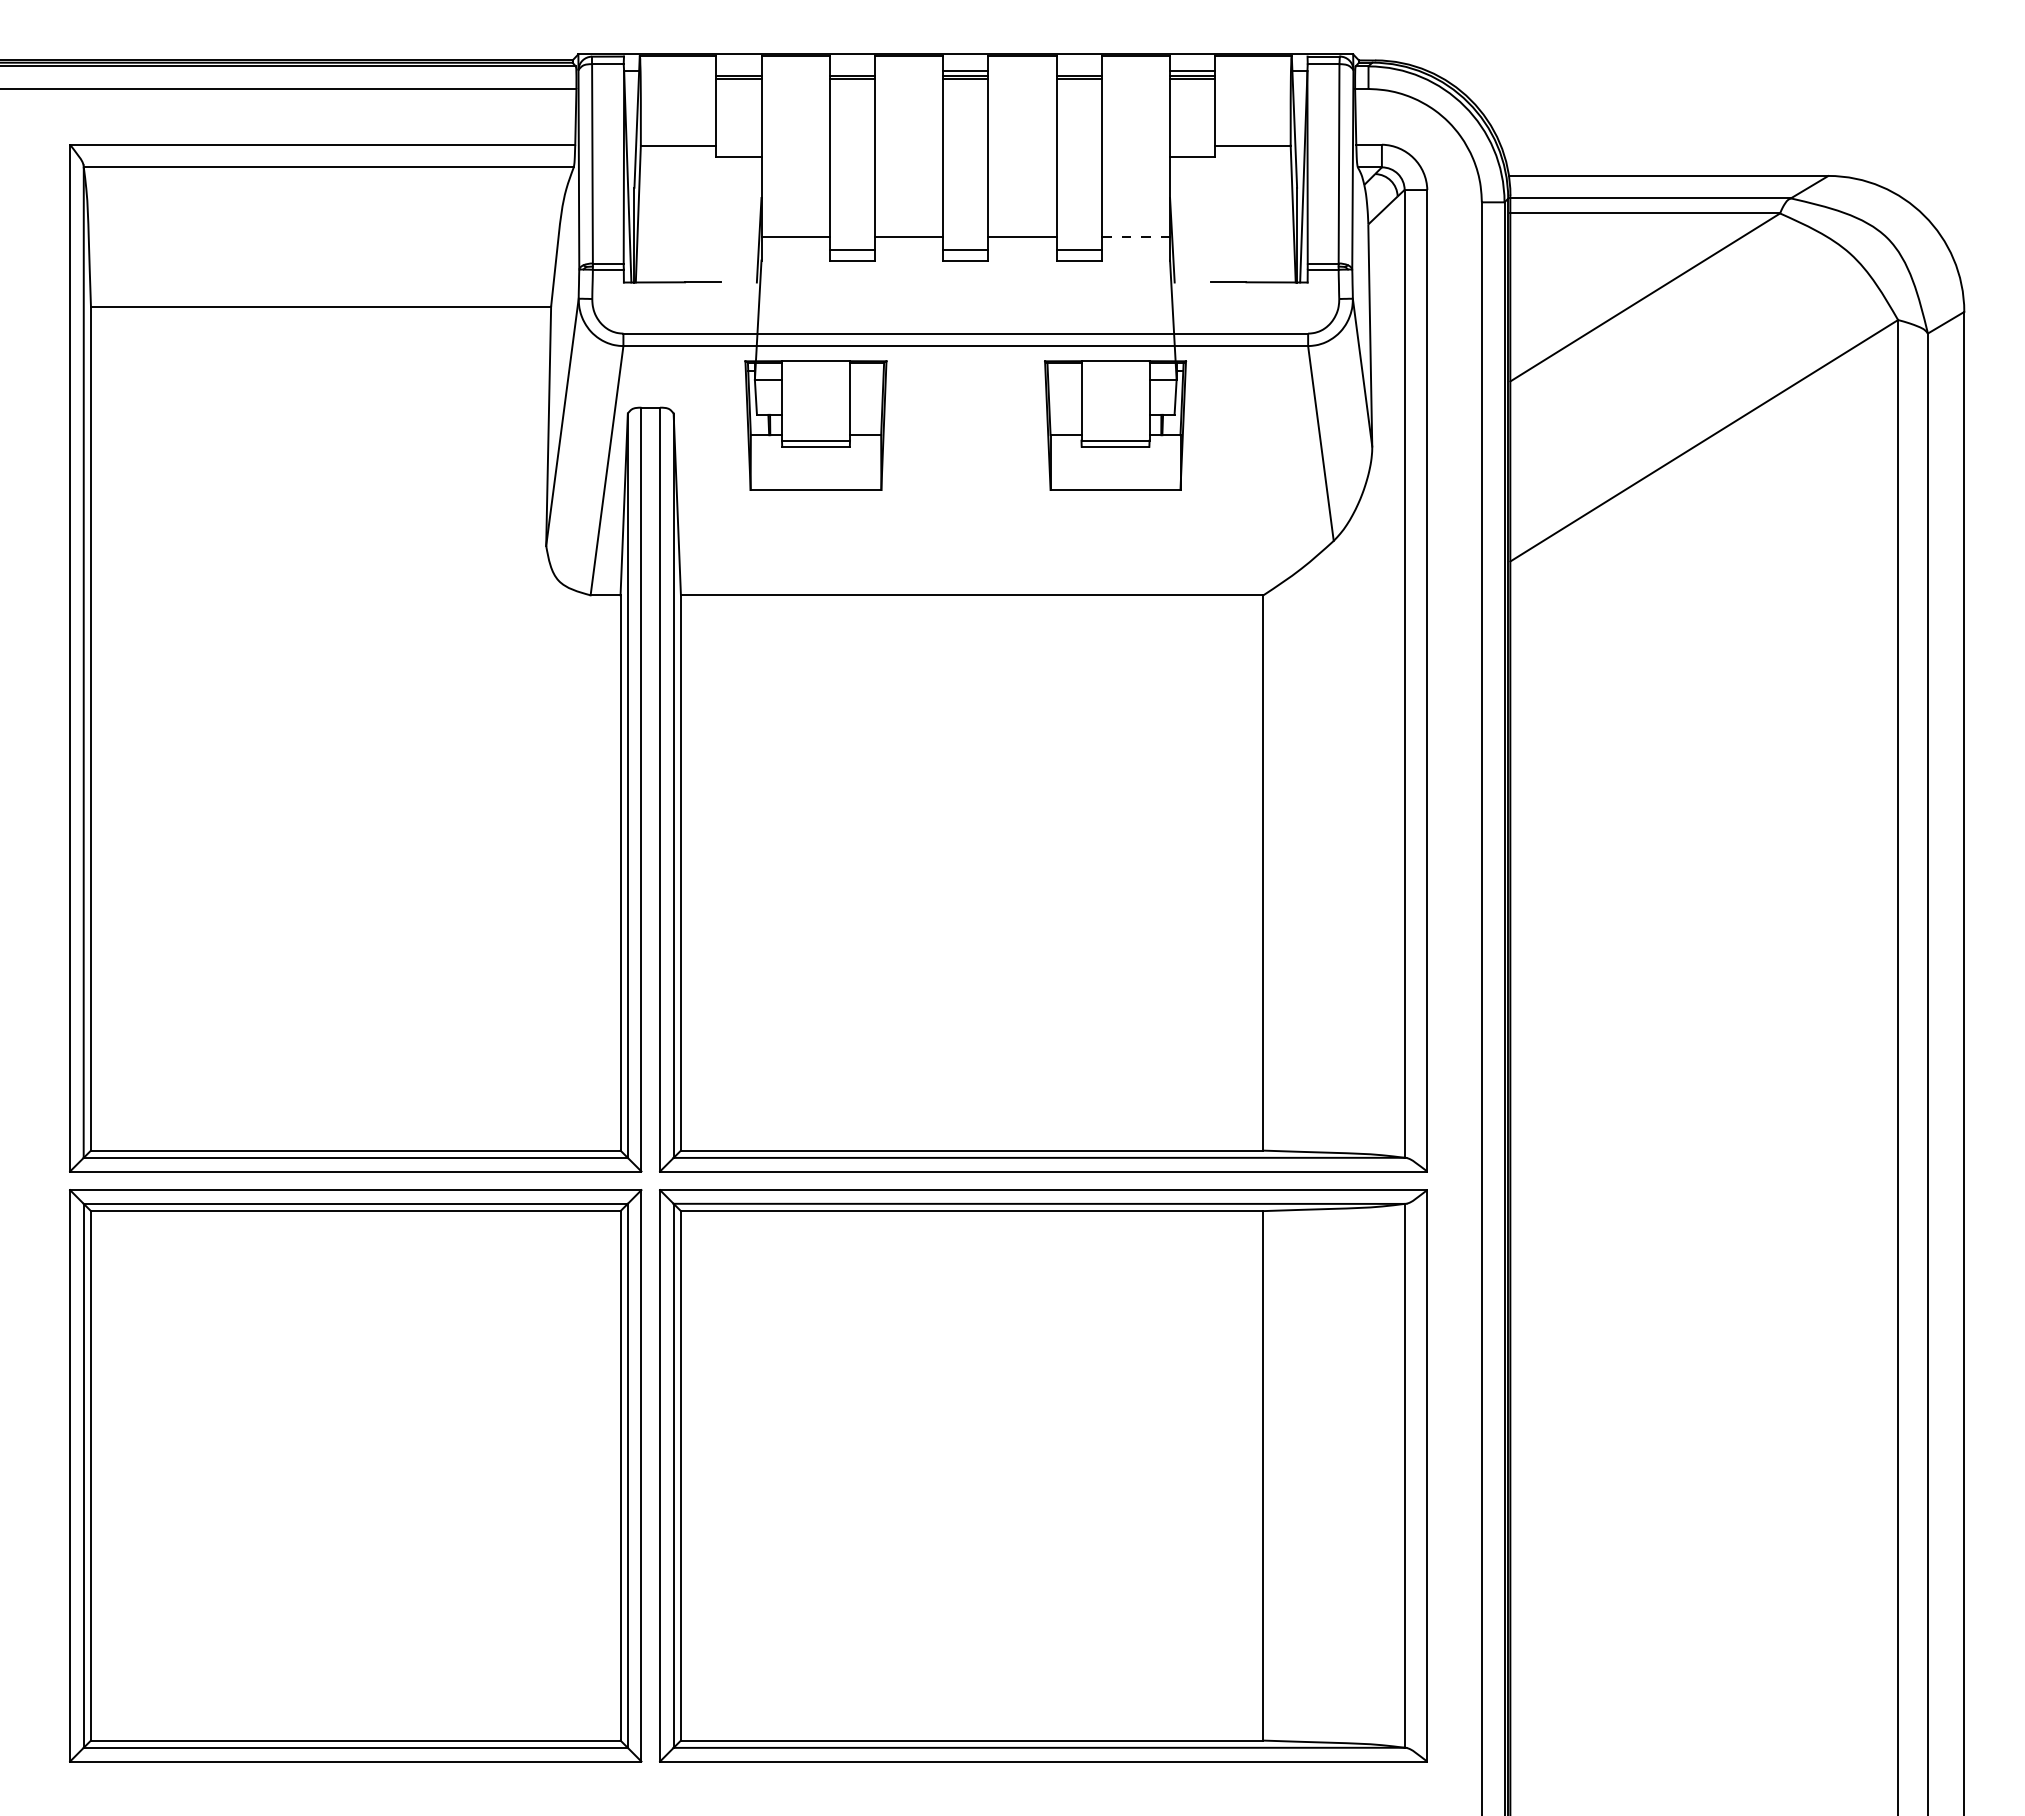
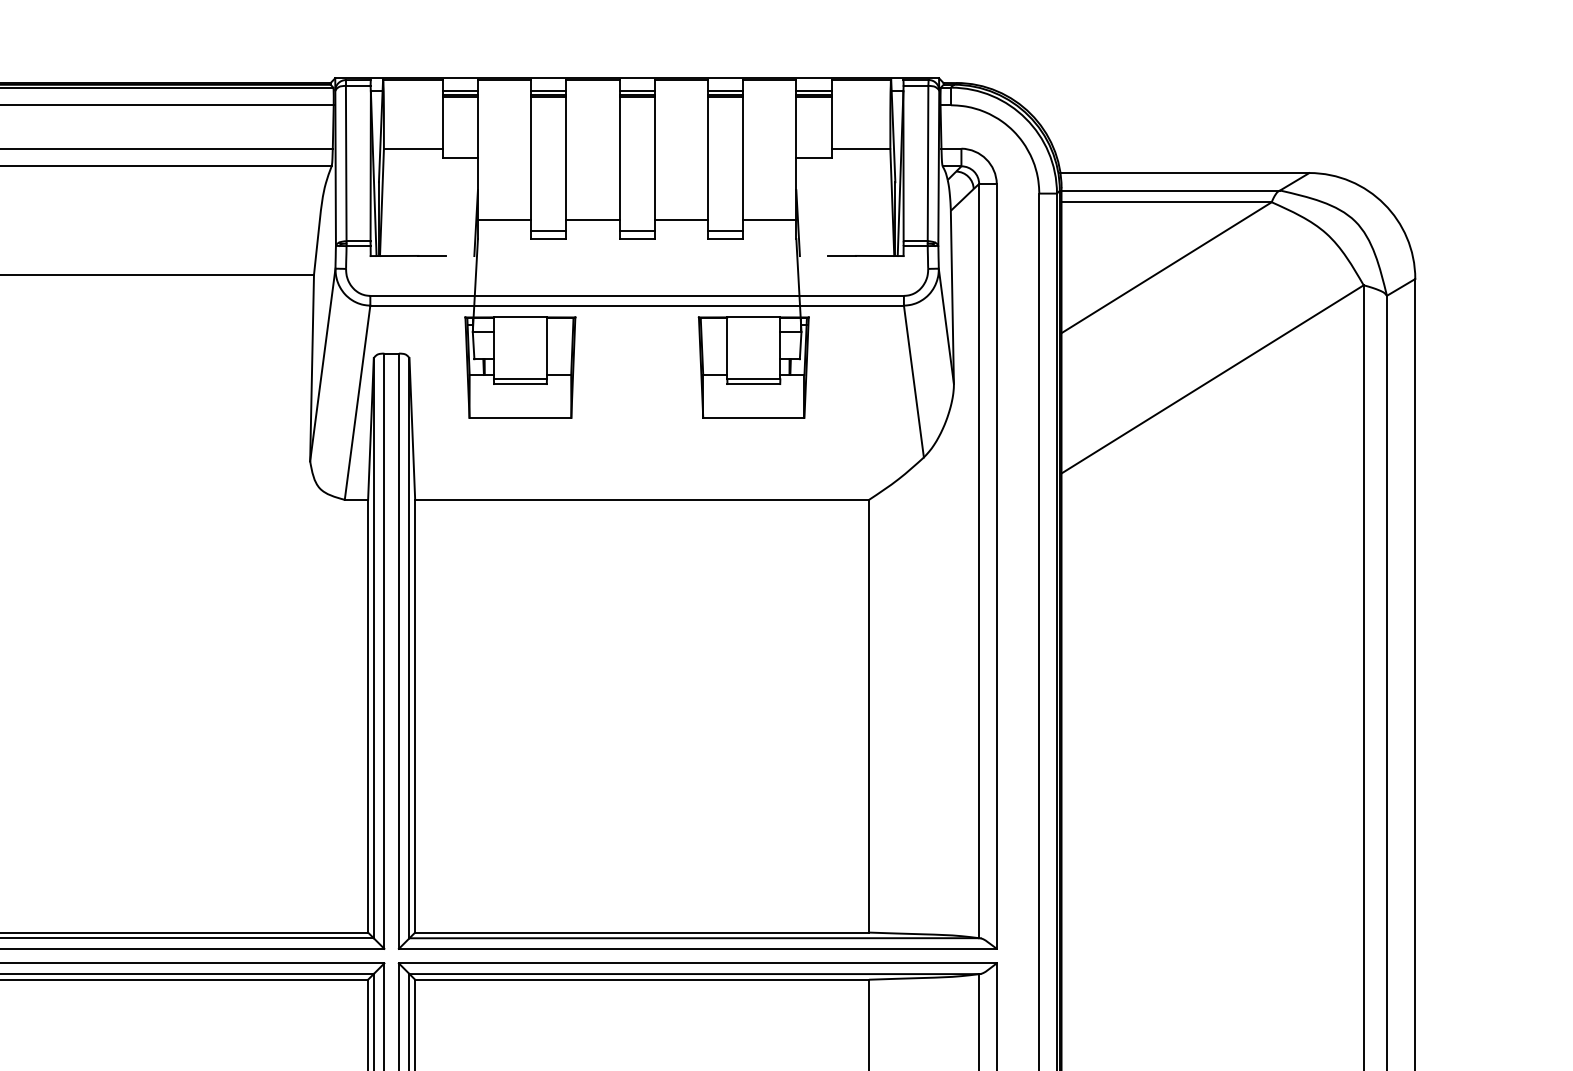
line: (738, 71) -> (460, 91), added
line: (851, 71) -> (548, 91), added
line: (1078, 71) -> (724, 91), added
line: (1136, 236) -> (770, 220), dashed -> solid

